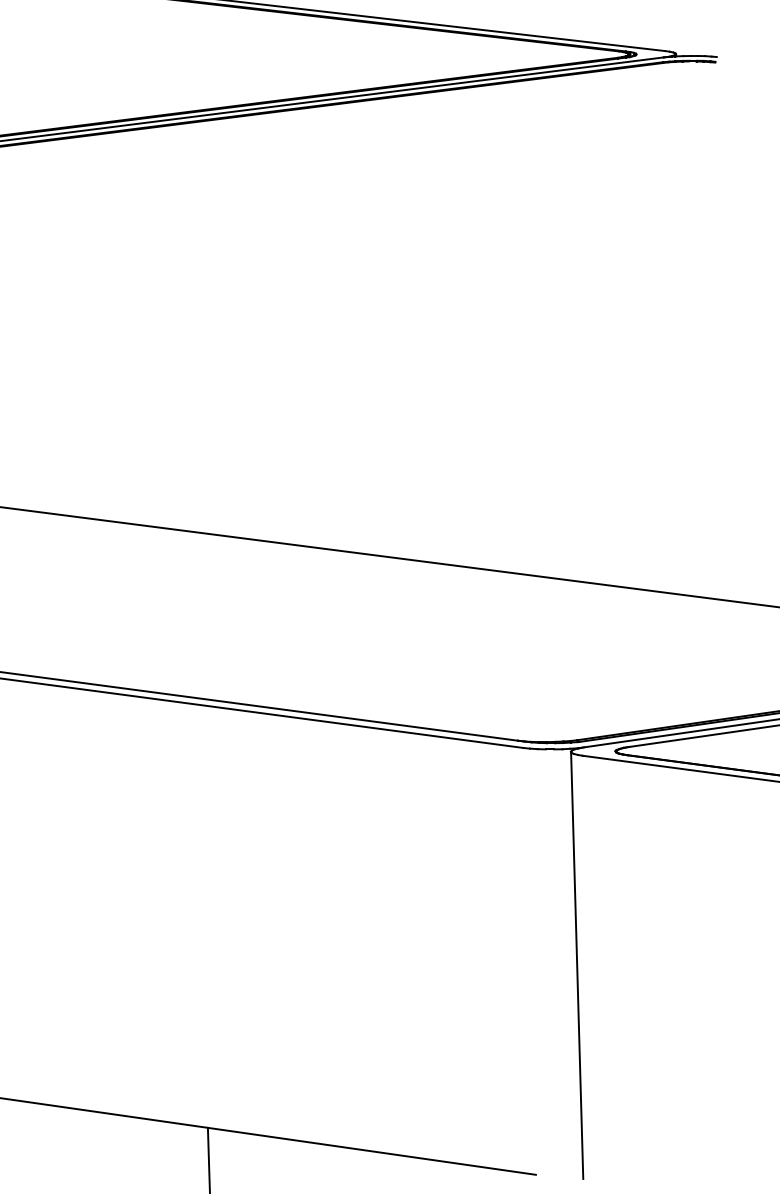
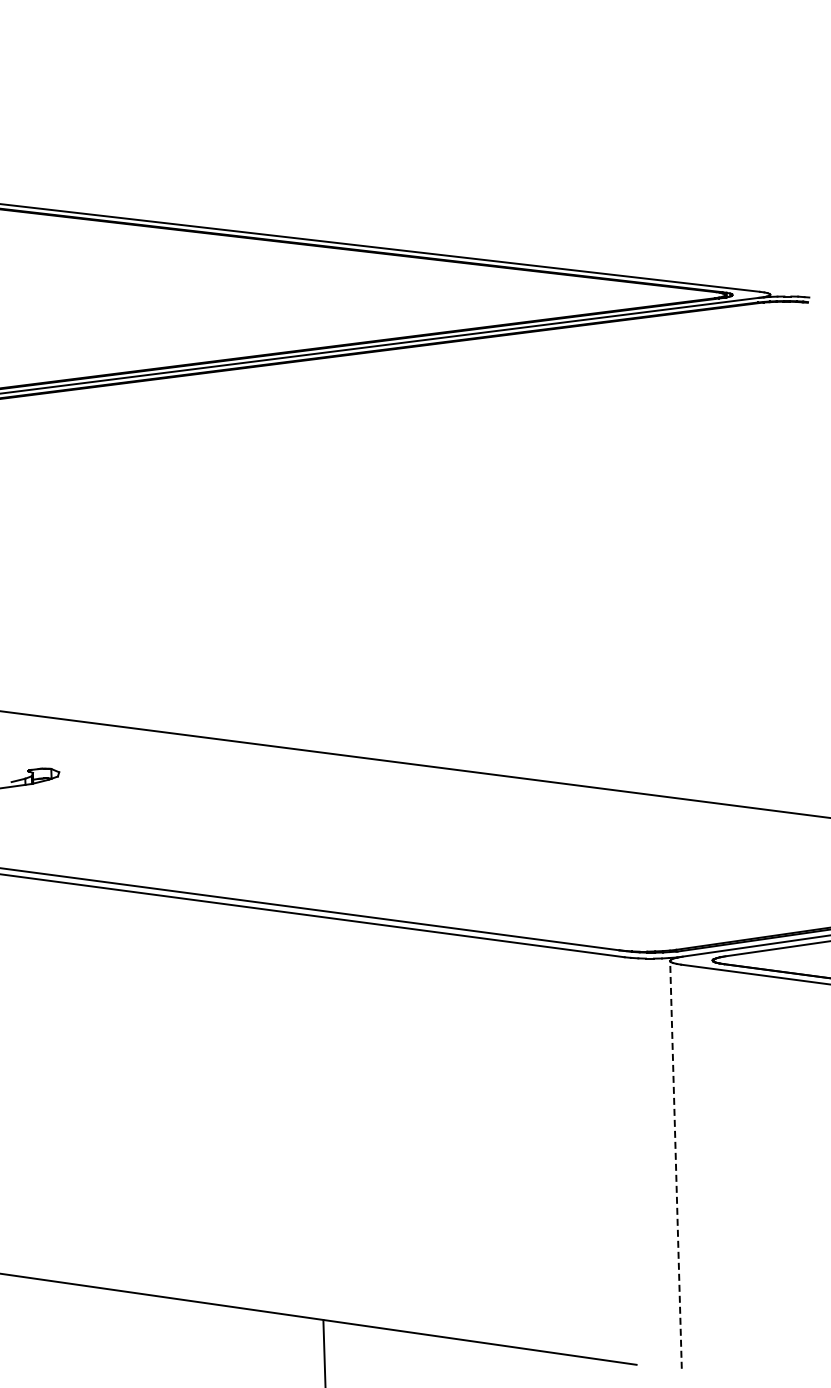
line: (576, 965) -> (675, 1164), solid -> dashed

